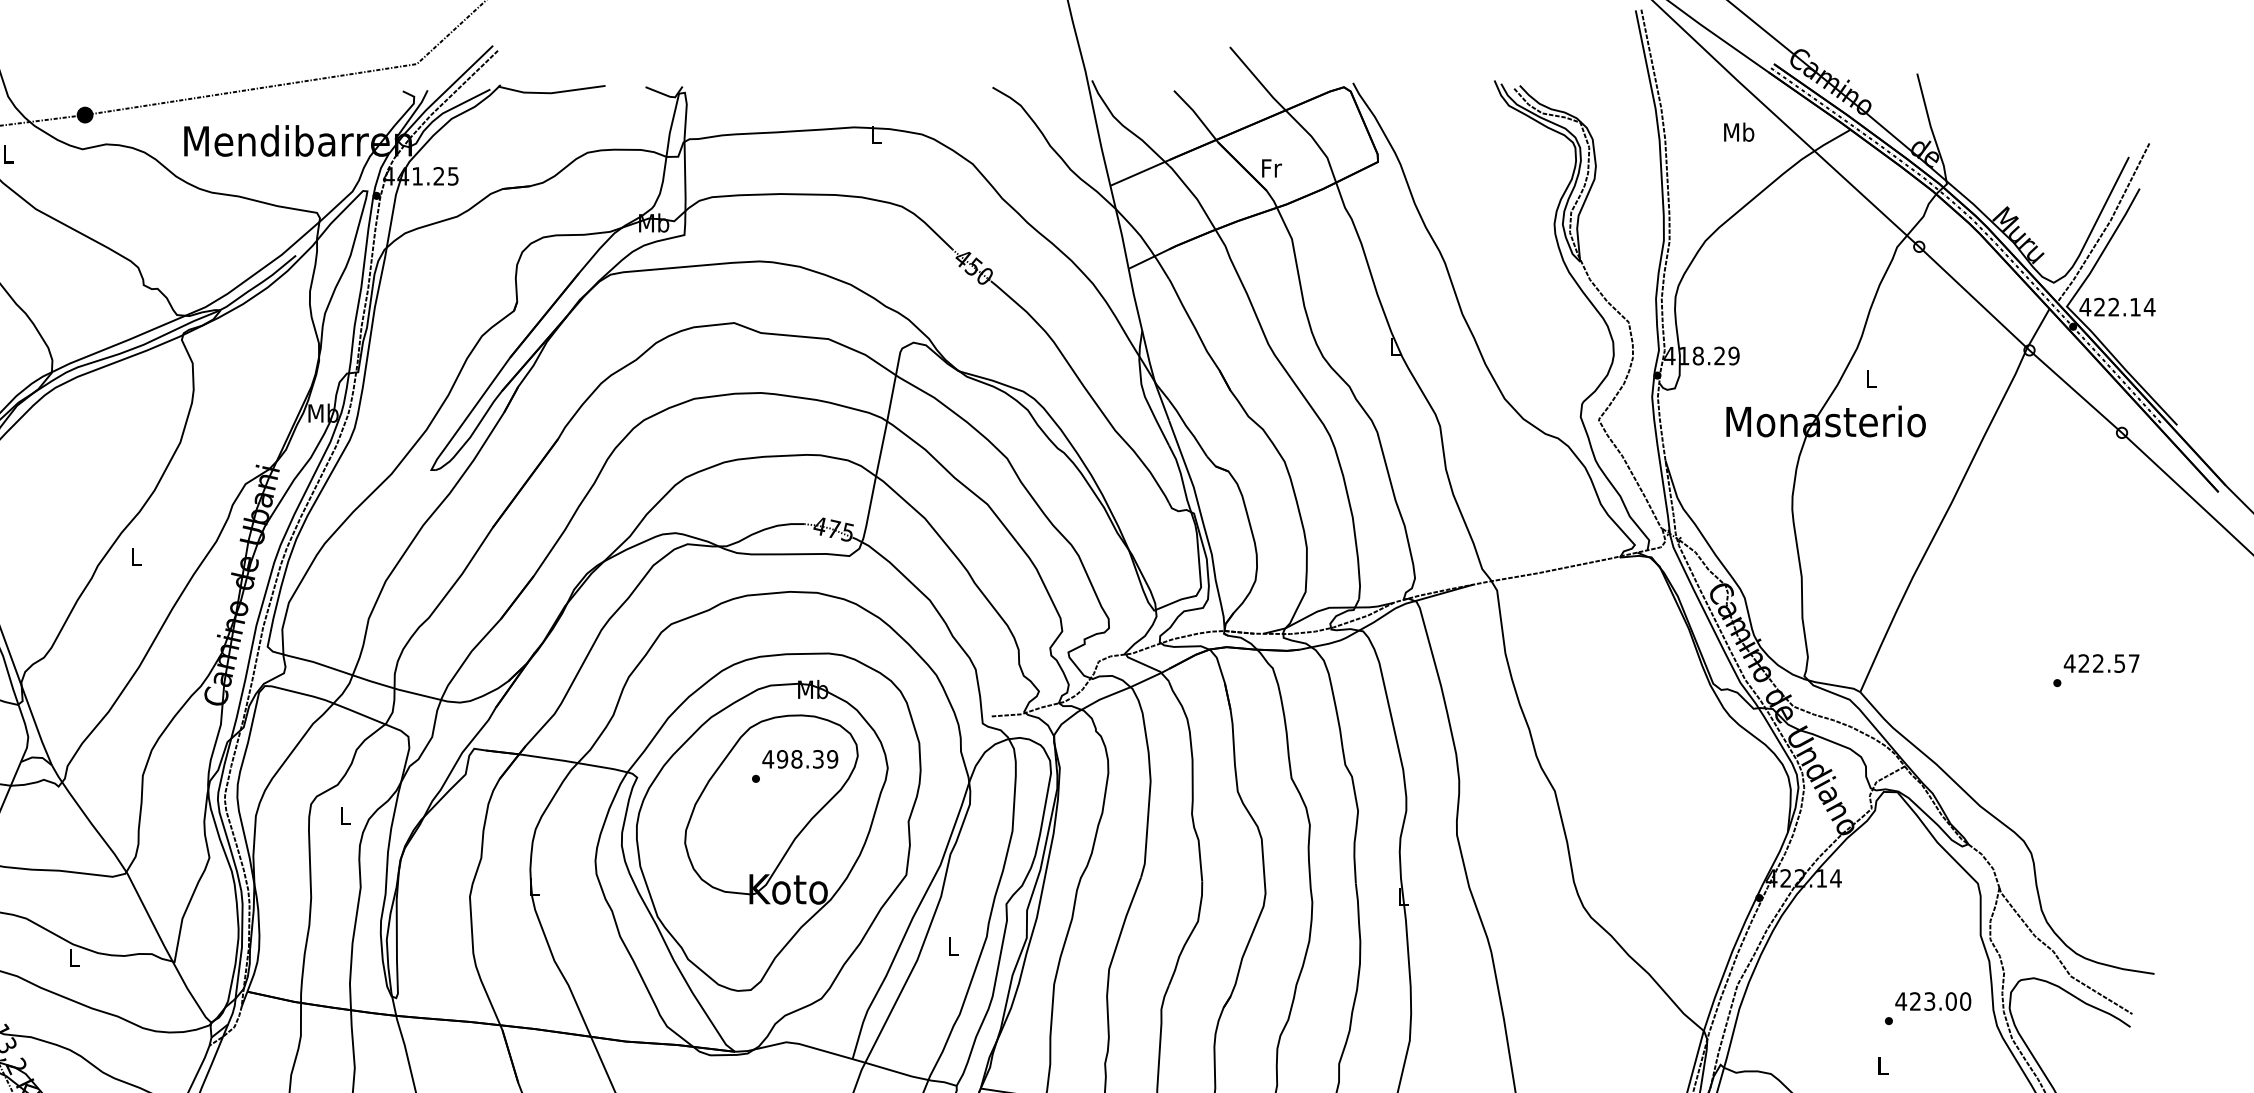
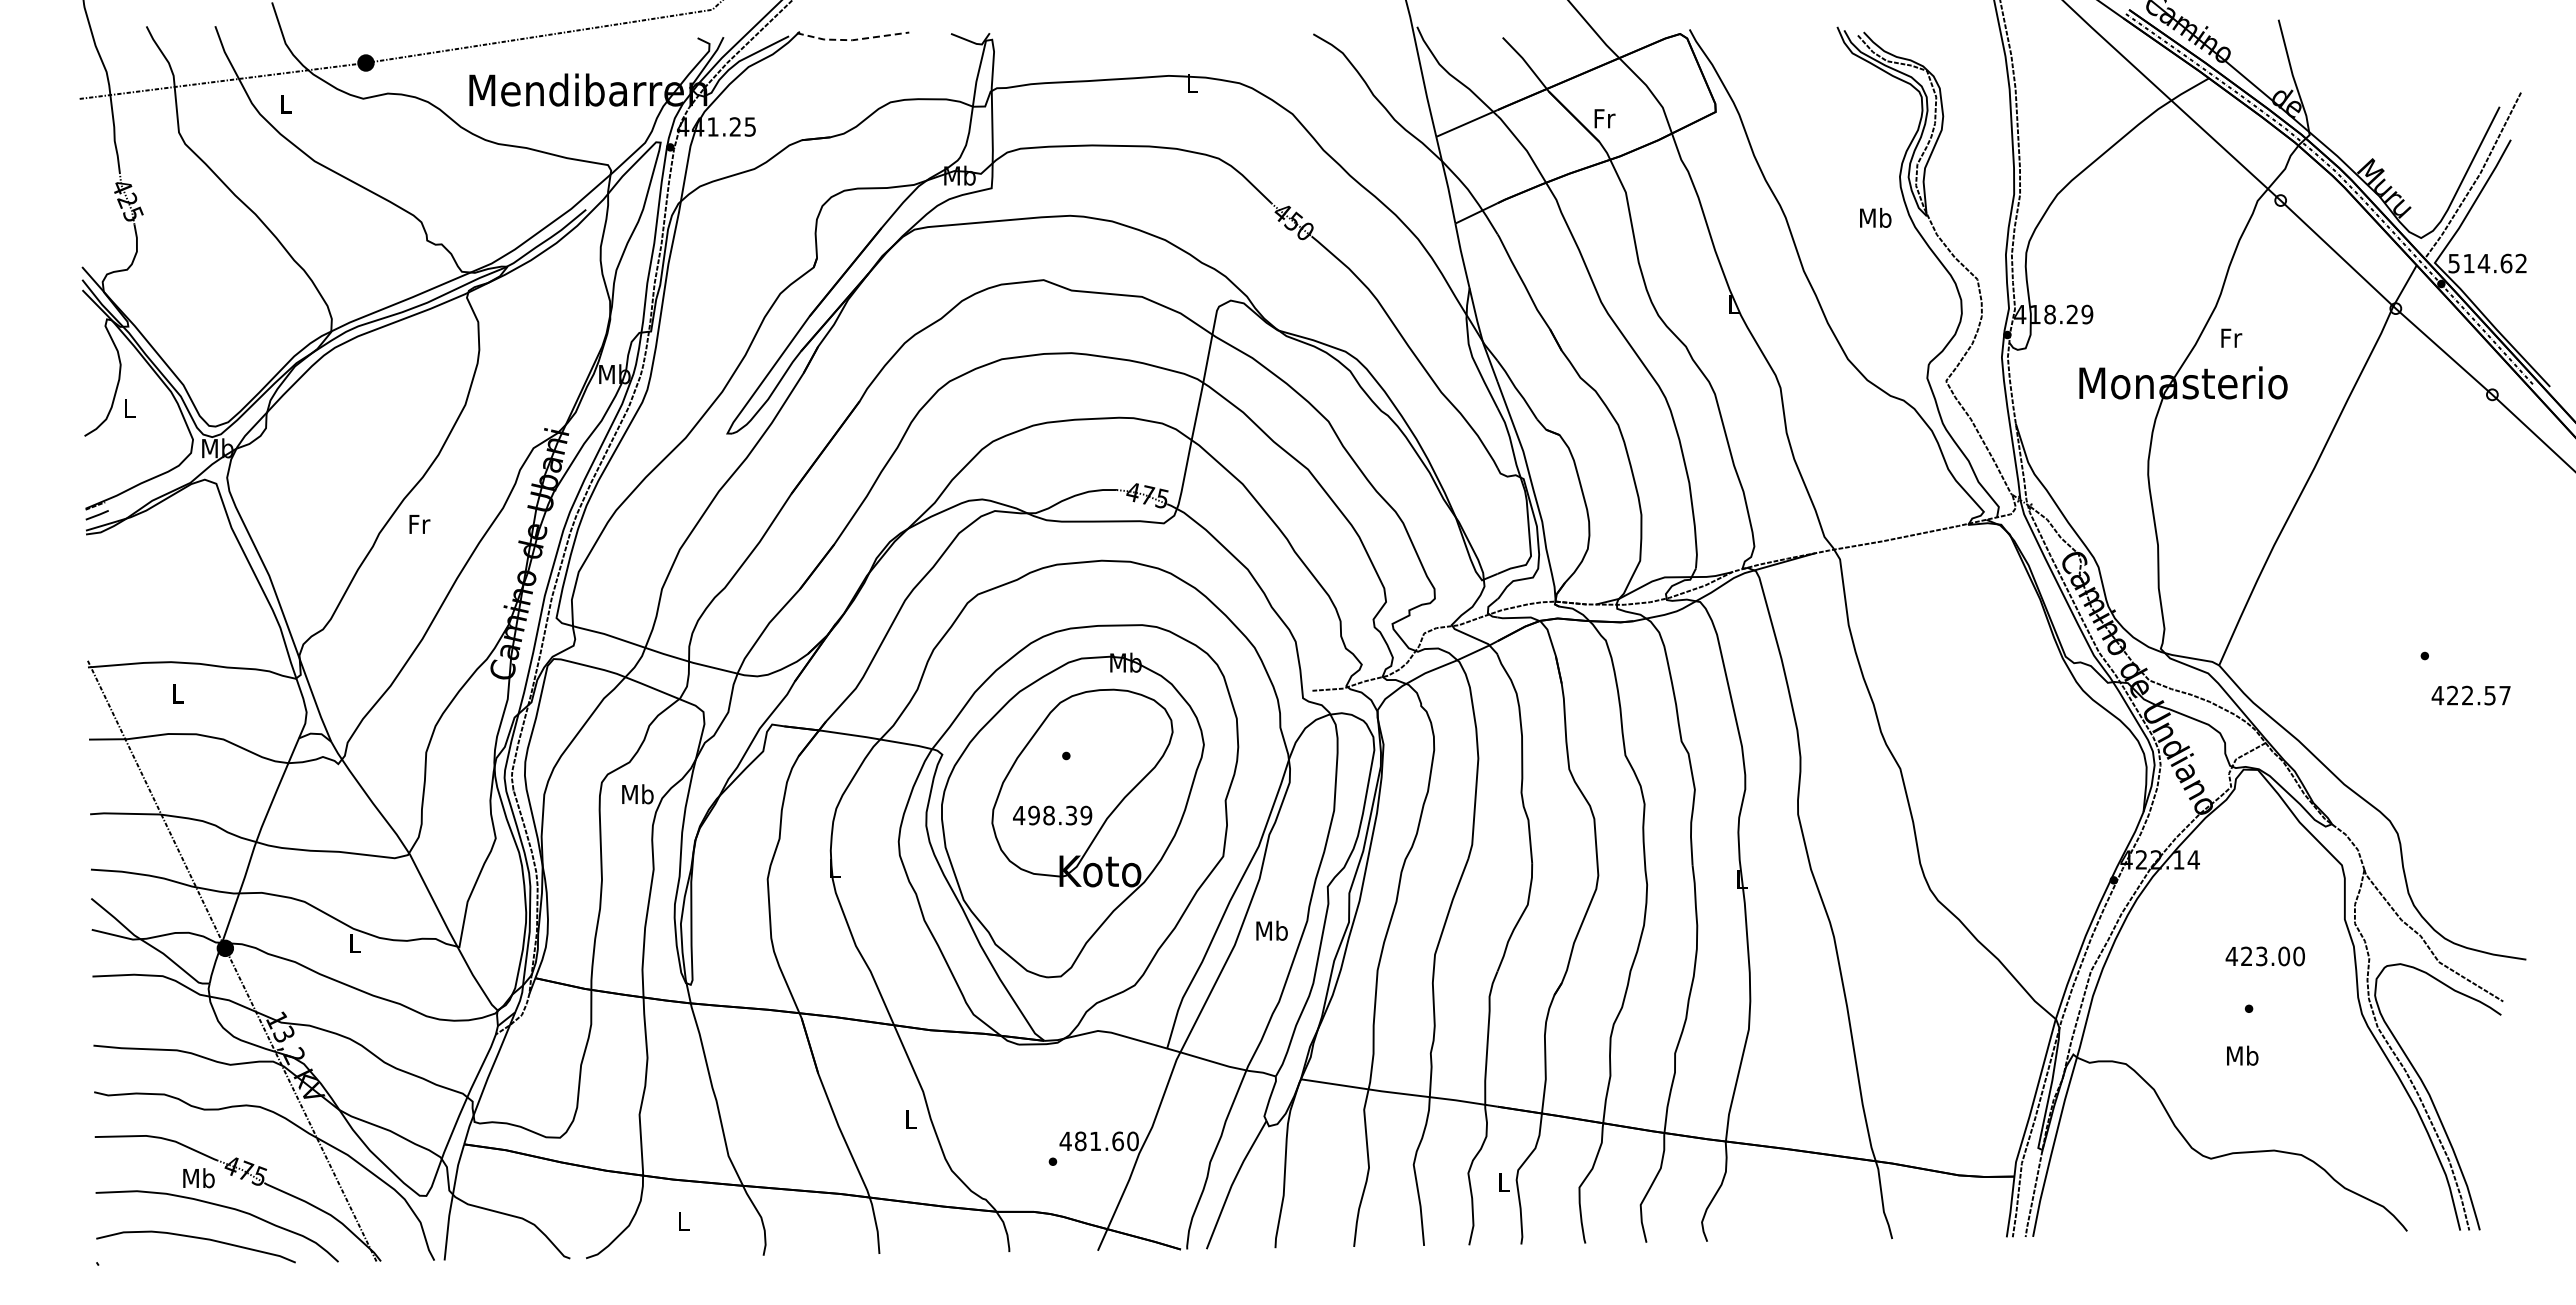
line: (551, 93) -> (852, 40), solid -> dashed
text: (1738, 131) -> (1875, 217), moved
text: (2117, 307) -> (2487, 263), 422.14 -> 514.62
text: (1872, 378) -> (2231, 337), L -> Fr
text: (136, 556) -> (419, 523), L -> Fr
text: (2101, 663) -> (2470, 695), moved
text: (800, 759) -> (1052, 815), moved
text: (345, 815) -> (637, 794), L -> Mb
text: (952, 946) -> (1271, 930), L -> Mb
text: (1932, 1001) -> (2264, 956), moved
text: (1882, 1065) -> (2242, 1055), L -> Mb

